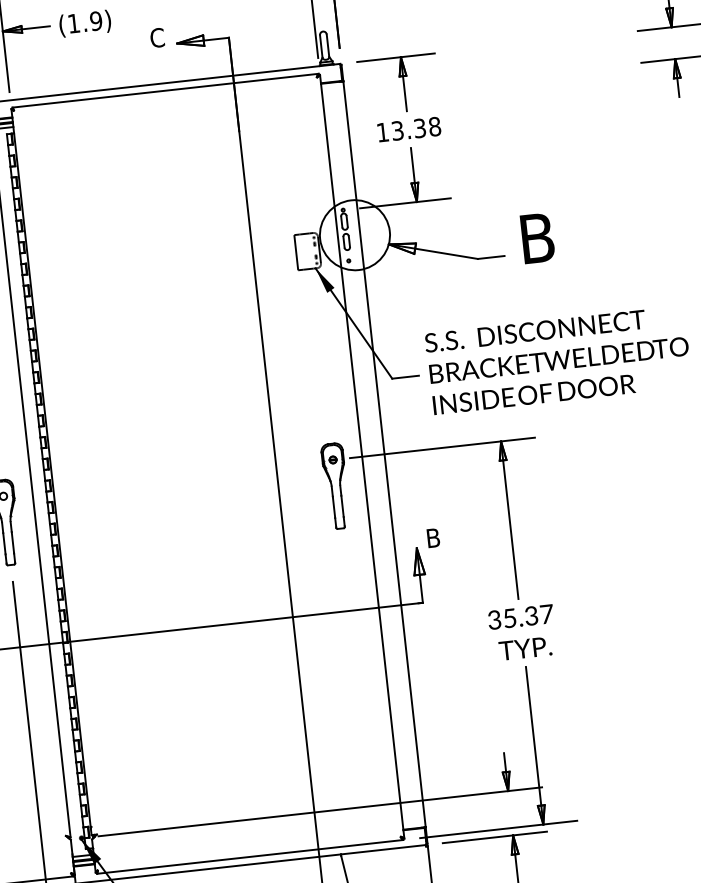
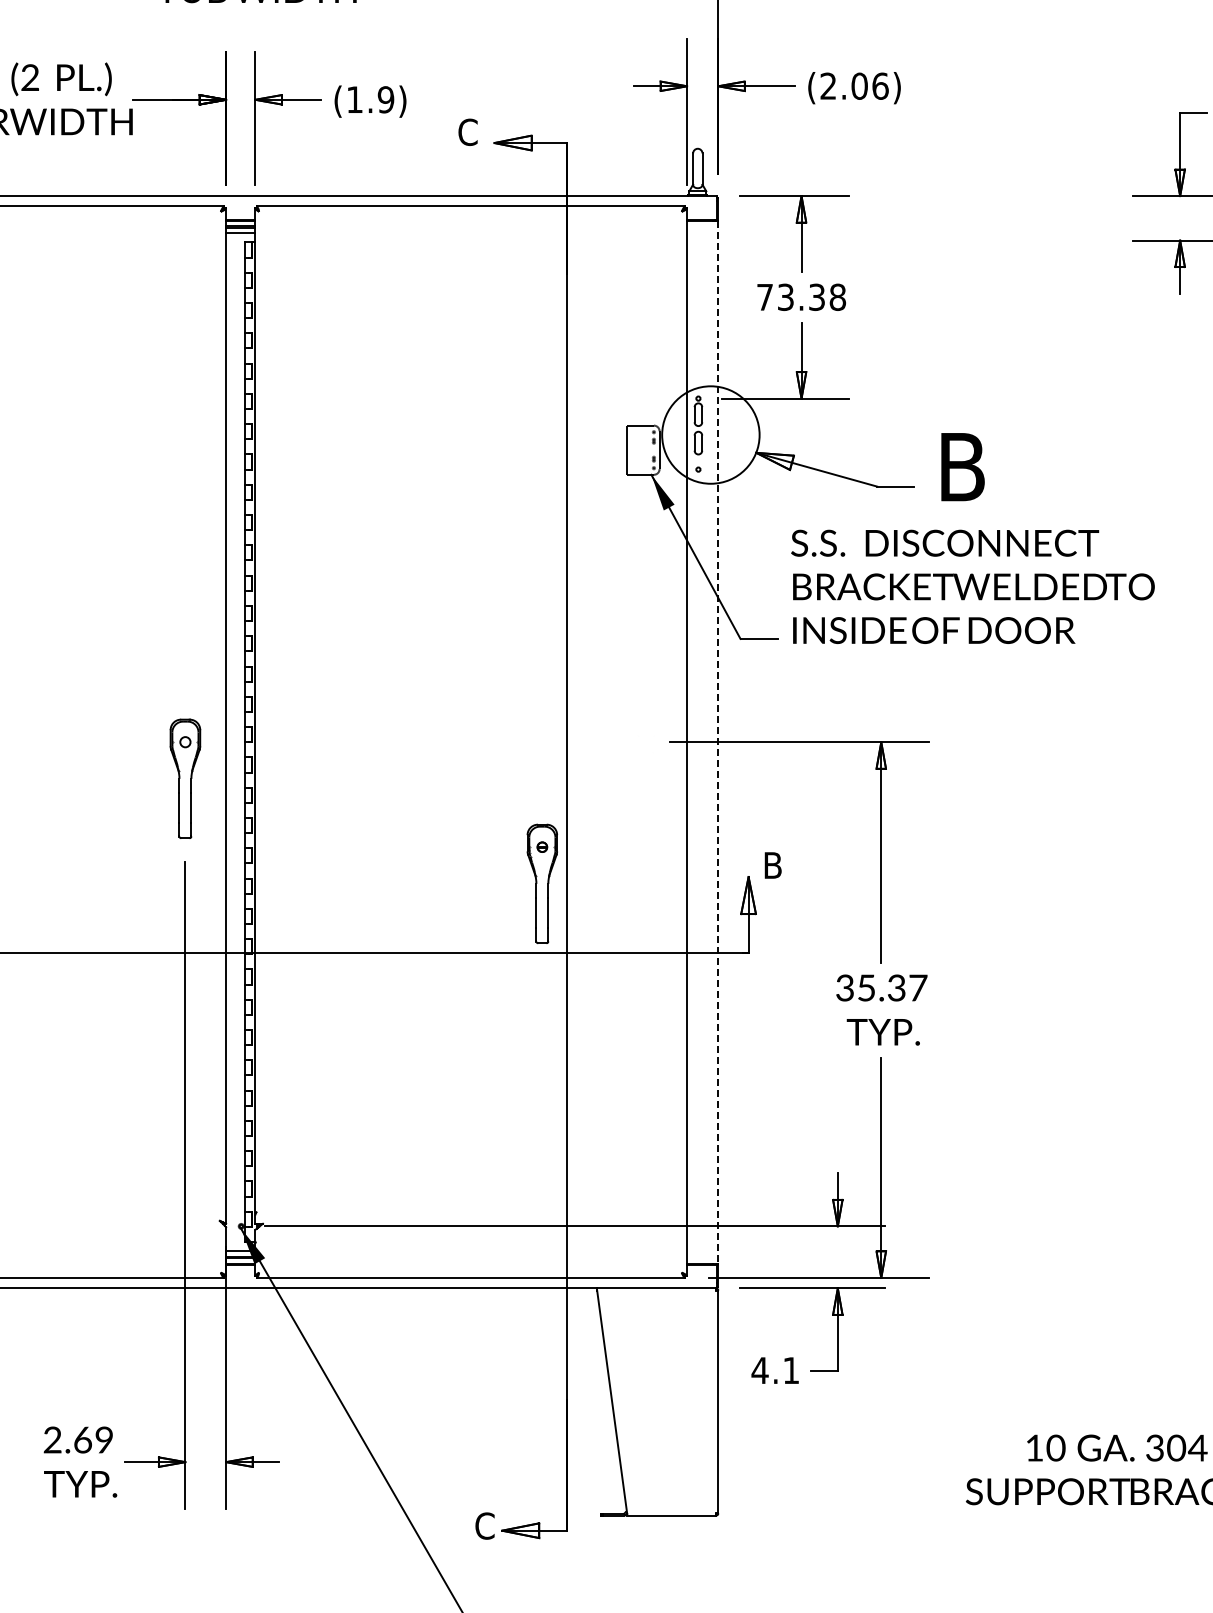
text: (382, 132) -> (764, 297), 13.38 -> 73.38
text: (558, 360) -> (972, 586), moved
line: (384, 454) -> (718, 742), solid -> dashed
part: (335, 485) -> (541, 883), moved

